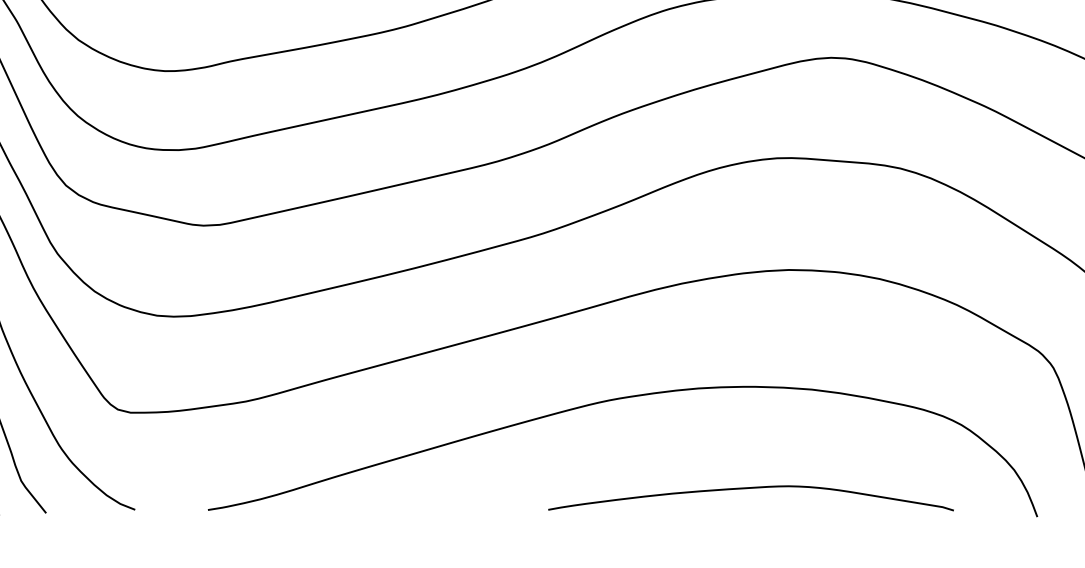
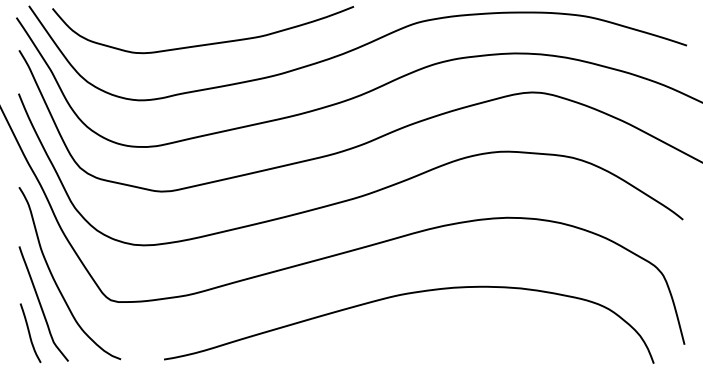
curve: (750, 489) -> (484, 347), removed

